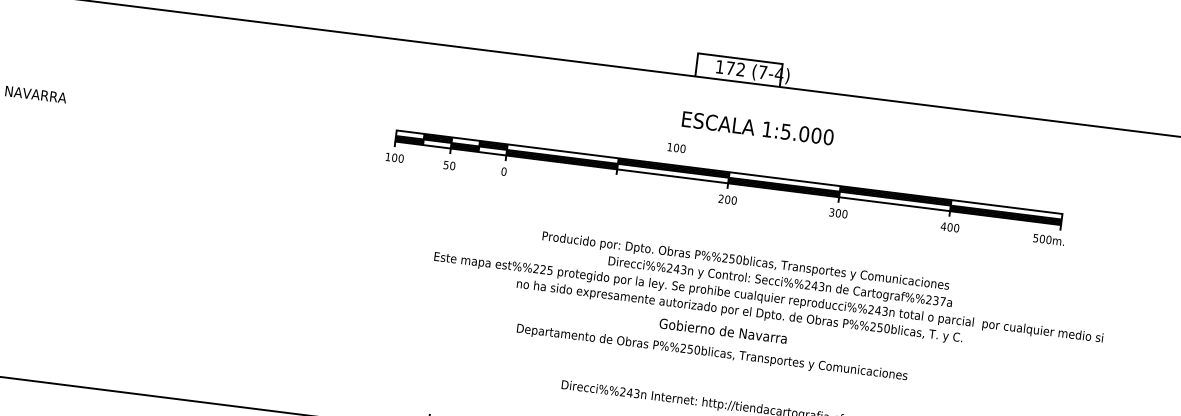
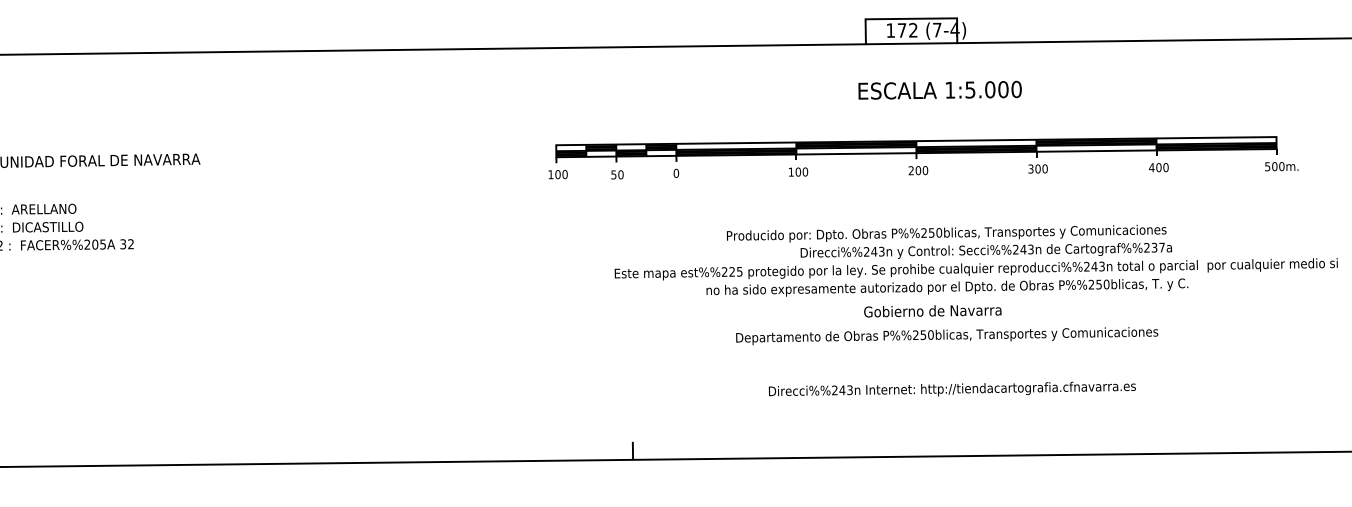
text: (676, 147) -> (798, 171), moved
text: (1048, 239) -> (1281, 166), moved
text: (712, 352) -> (947, 335), moved

